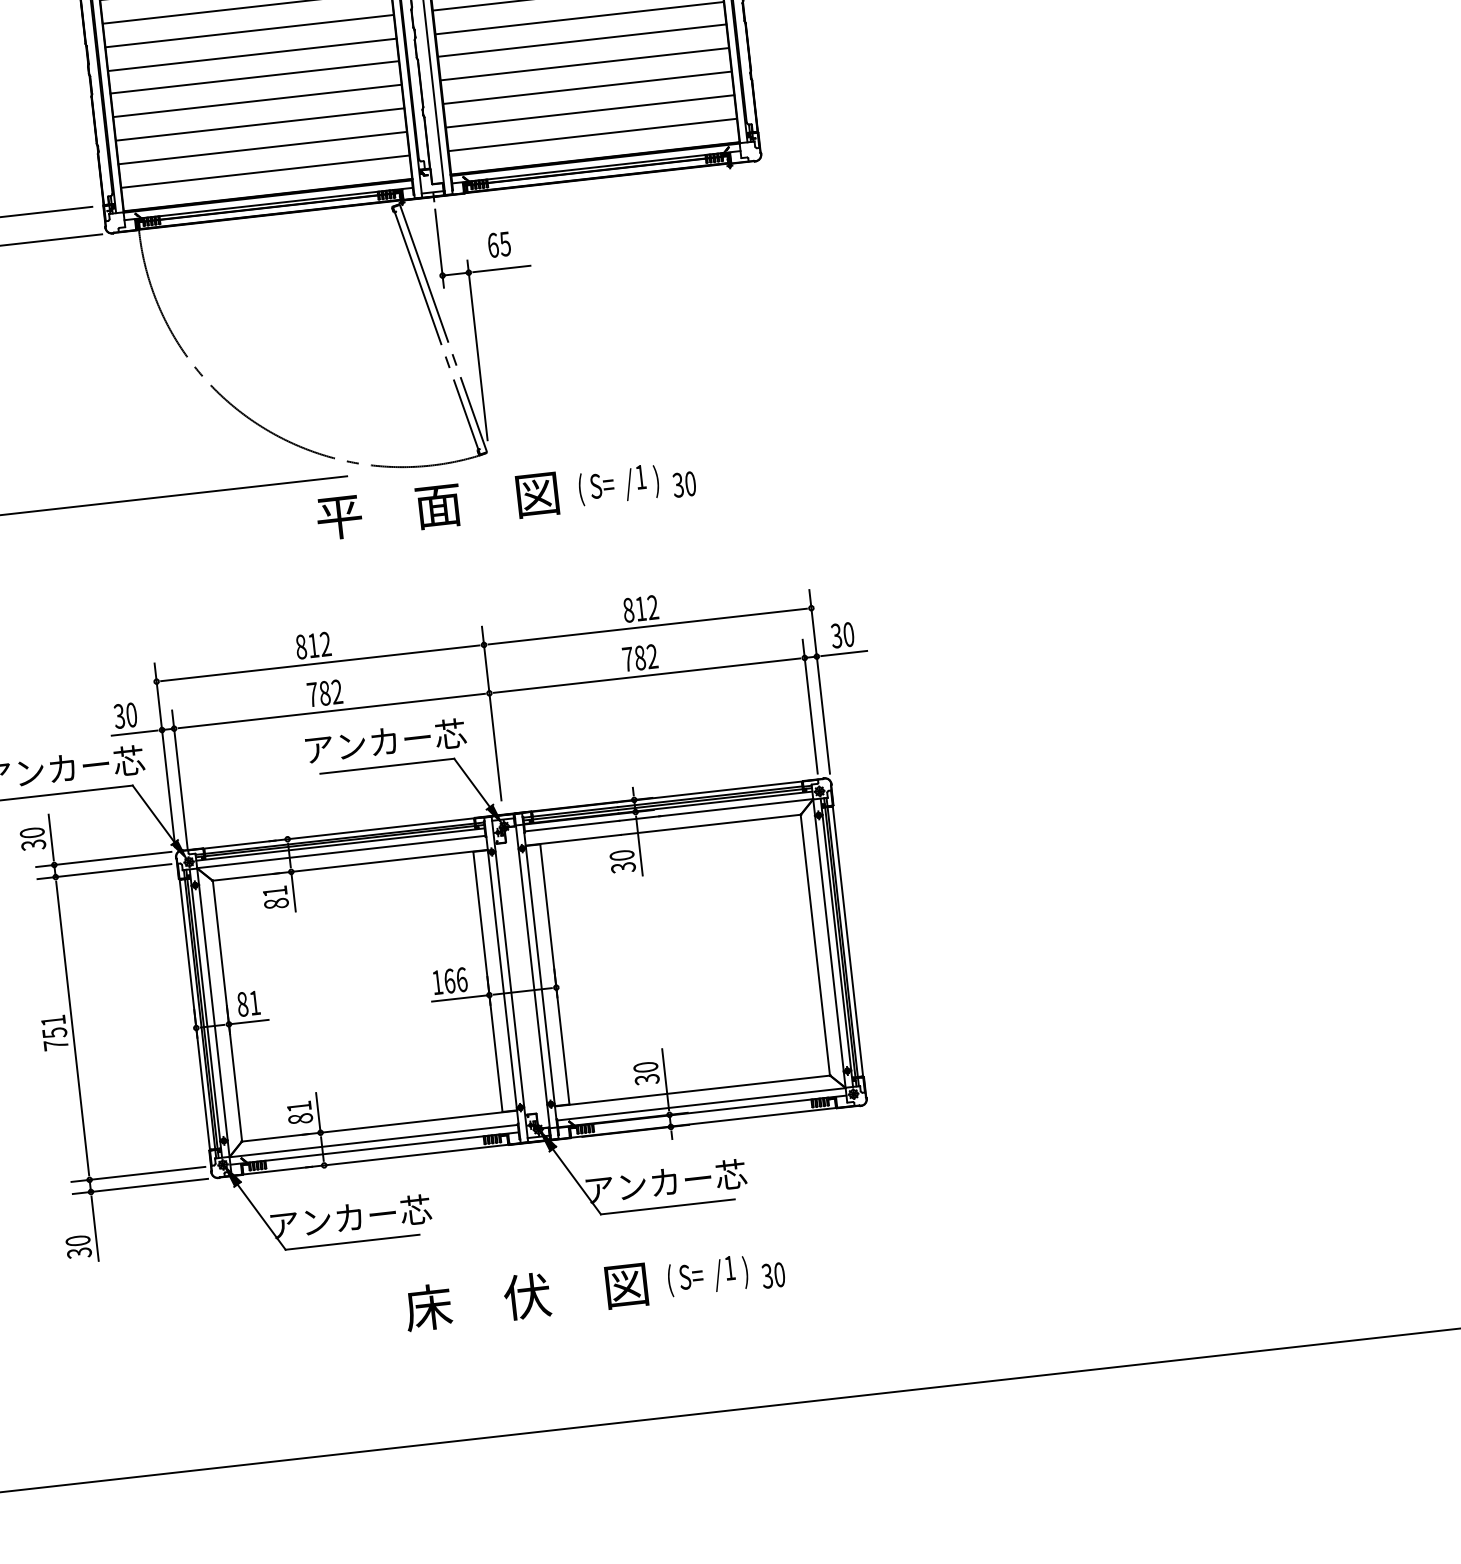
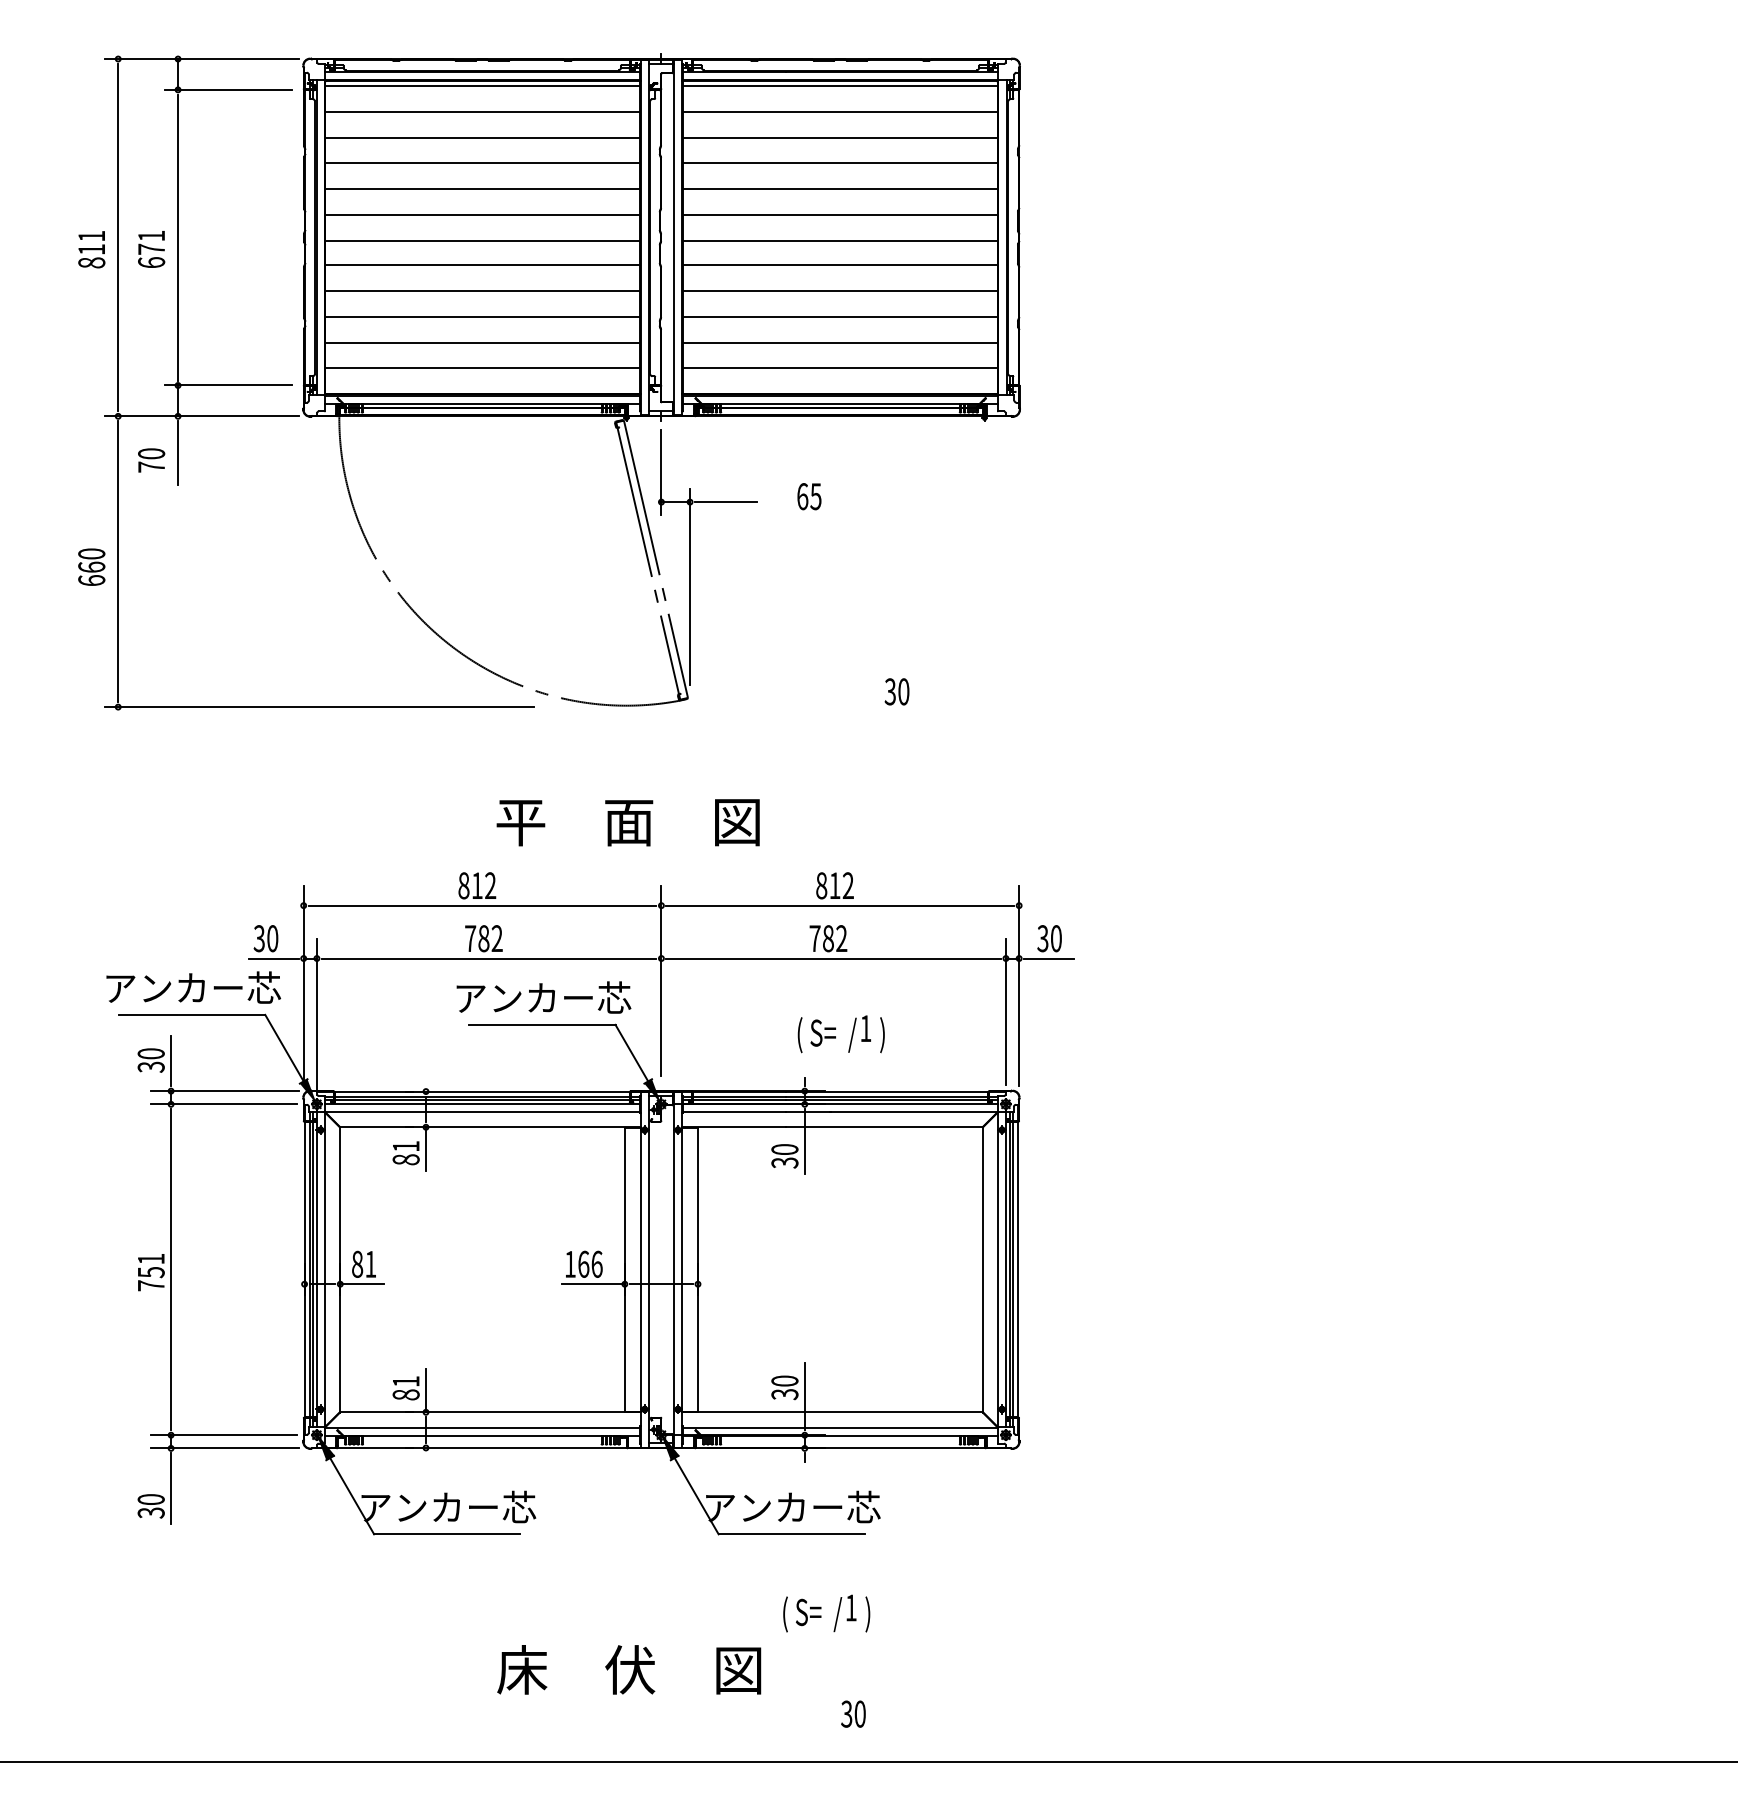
text: (499, 244) -> (809, 496), moved
text: (683, 484) -> (896, 691), moved
text: (618, 485) -> (840, 1034), moved
text: (437, 506) -> (627, 822), moved
text: (773, 1274) -> (853, 1713), moved
text: (526, 1296) -> (629, 1669), moved

